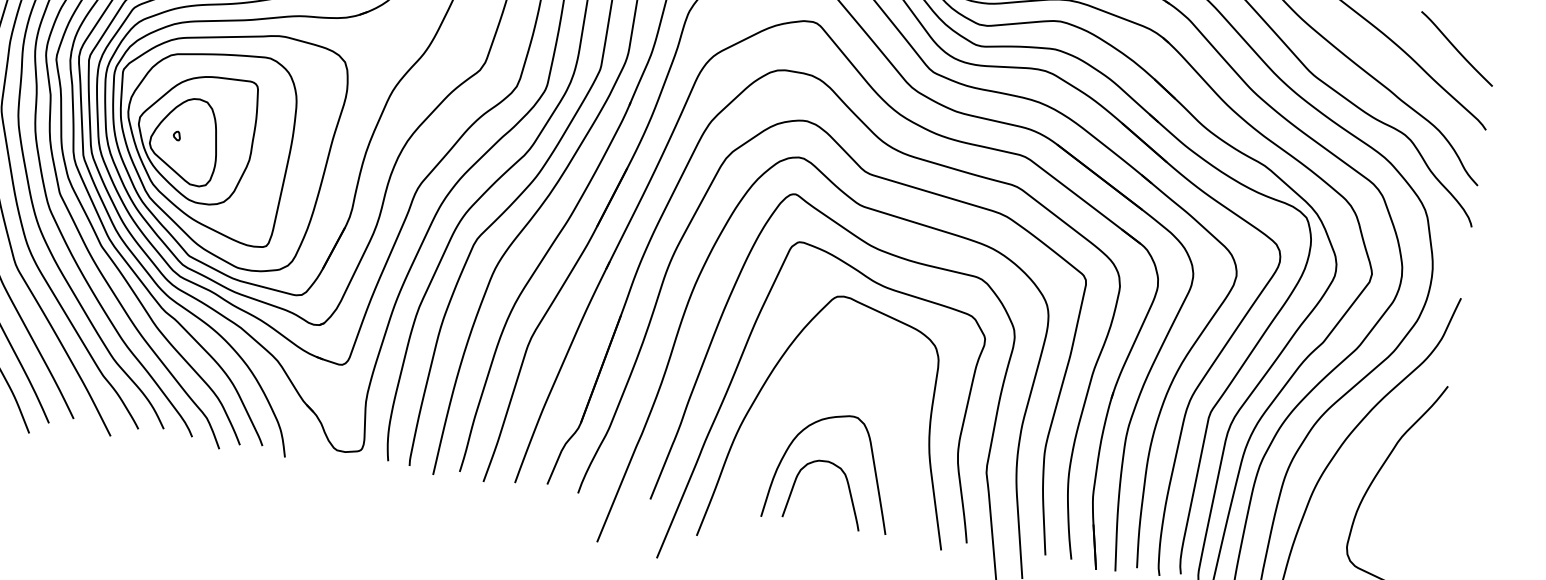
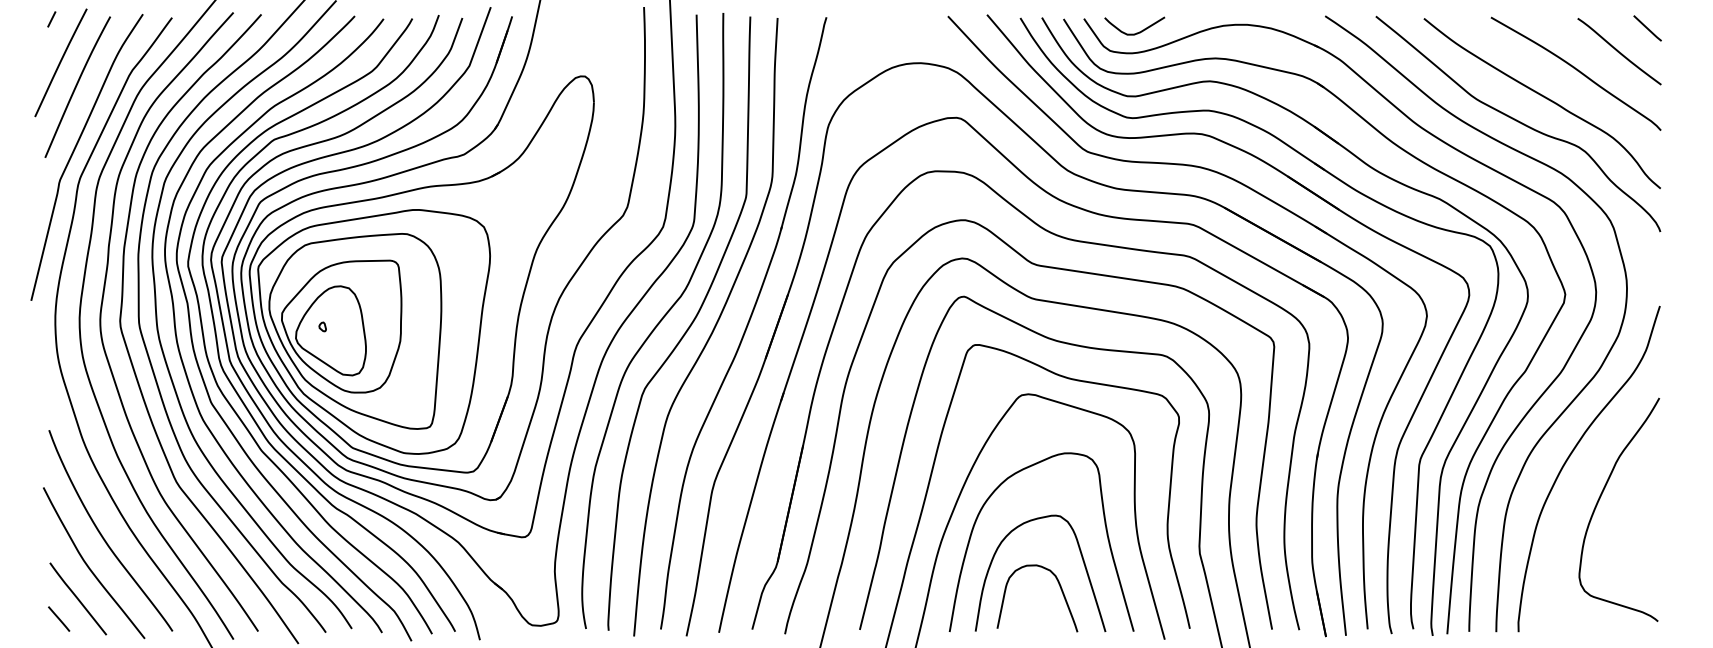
line: (1487, 30) -> (1647, 28), added
curve: (899, 437) -> (1105, 530), added

